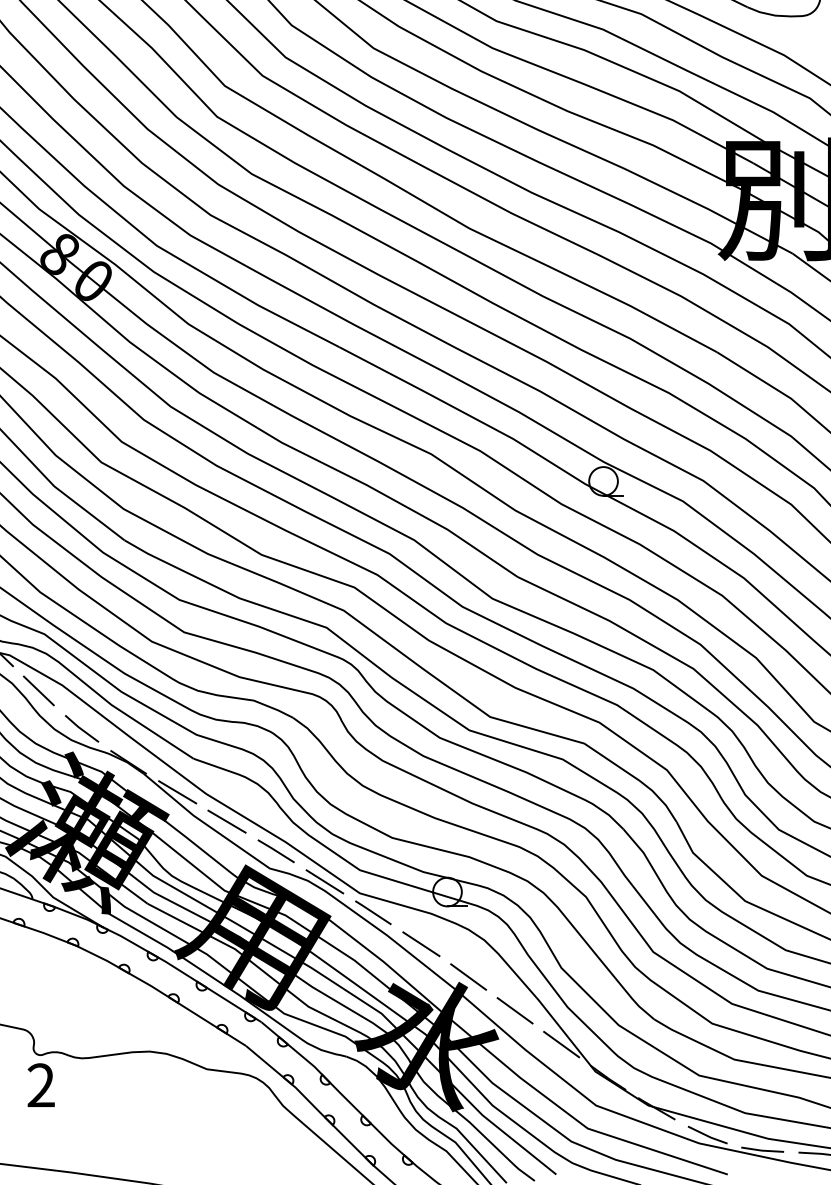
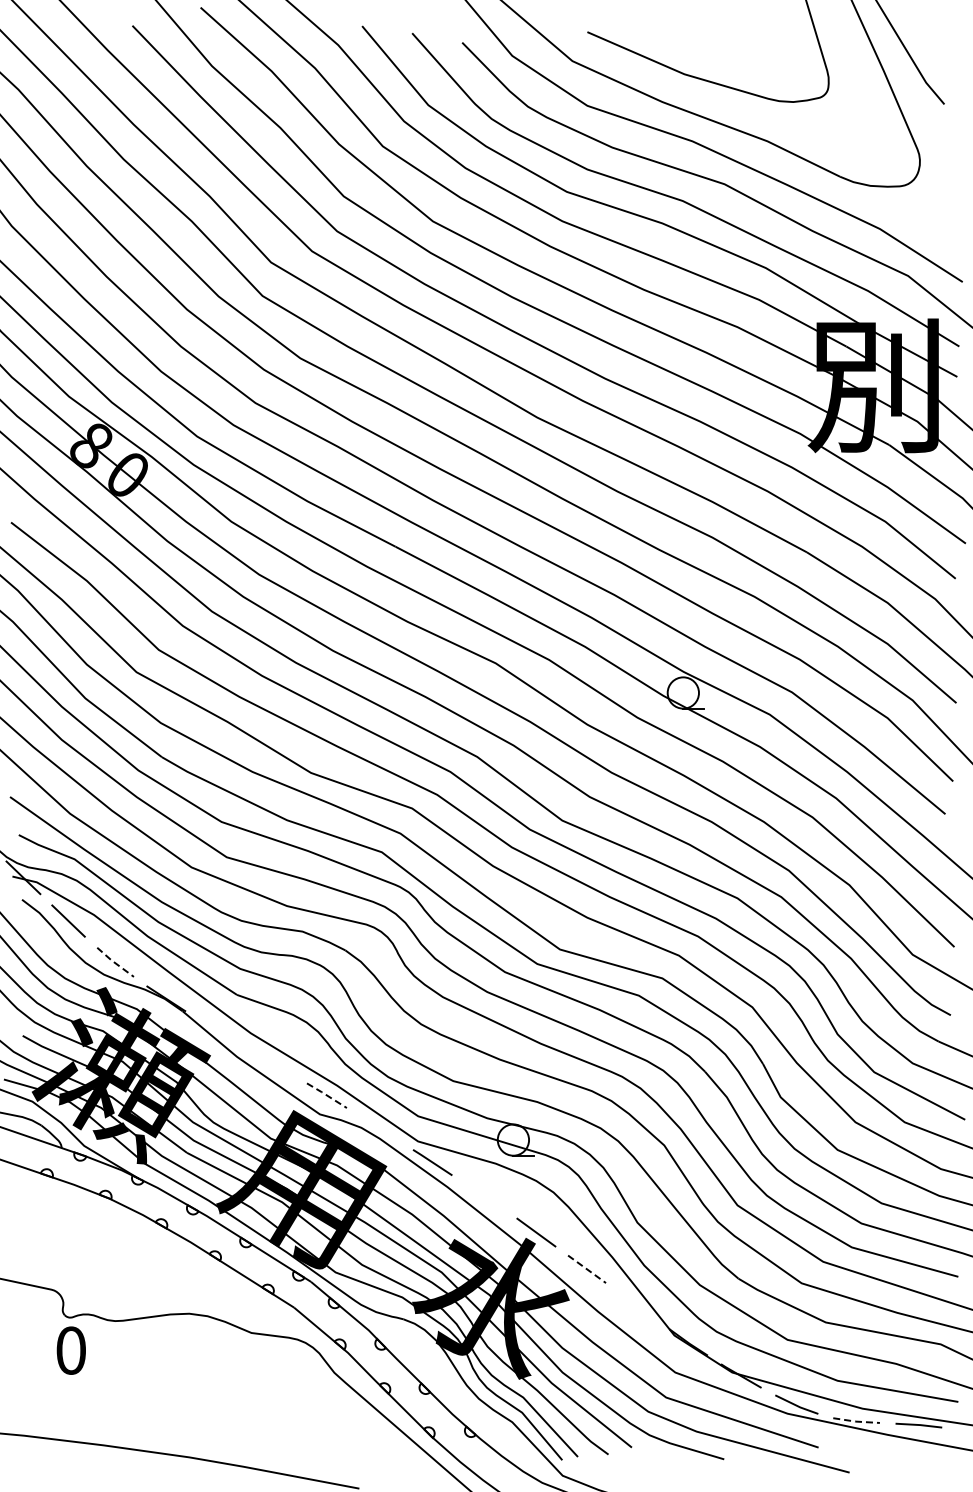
line: (81, 729) -> (115, 963), solid -> dashed
line: (177, 792) -> (219, 1031), removed
line: (227, 821) -> (273, 1063), removed
line: (275, 851) -> (326, 1095), solid -> dashed
line: (324, 881) -> (379, 1128), removed
line: (420, 943) -> (484, 1196), removed
line: (515, 1010) -> (587, 1269), solid -> dashed
line: (561, 1044) -> (637, 1305), removed
text: (40, 1085) -> (70, 1350), 2 -> 0
line: (762, 1150) -> (856, 1421), solid -> dashed

